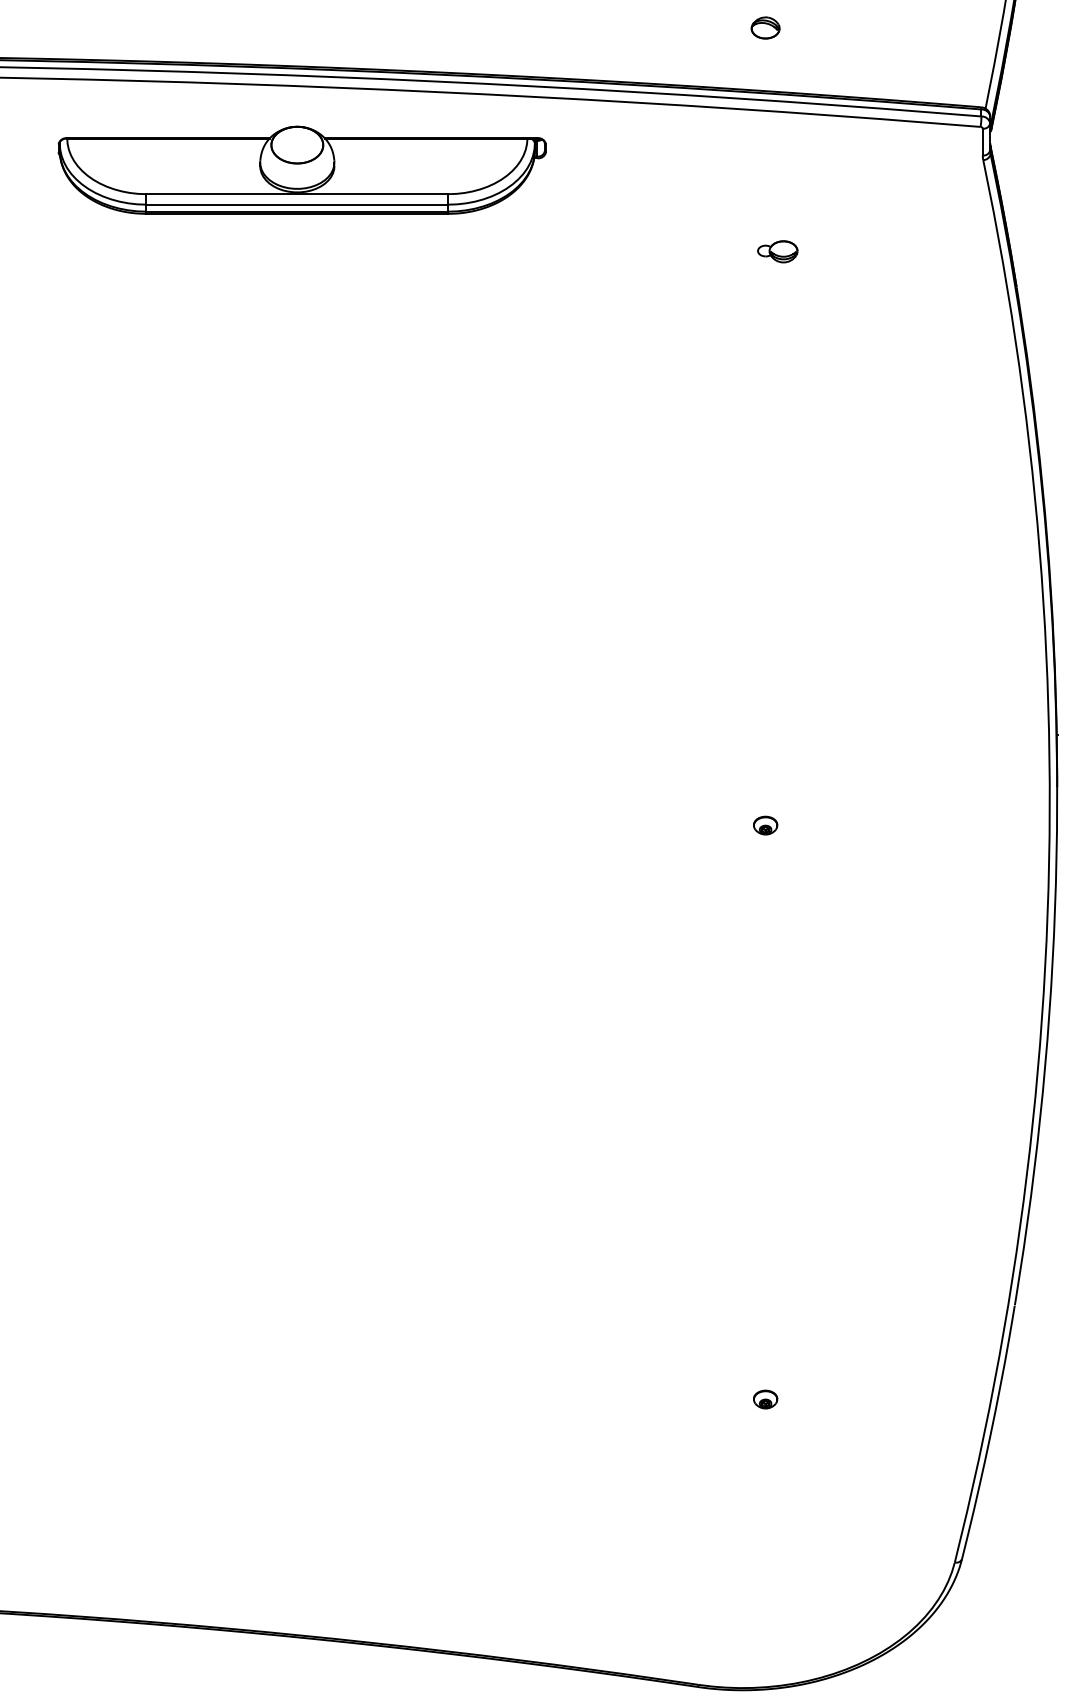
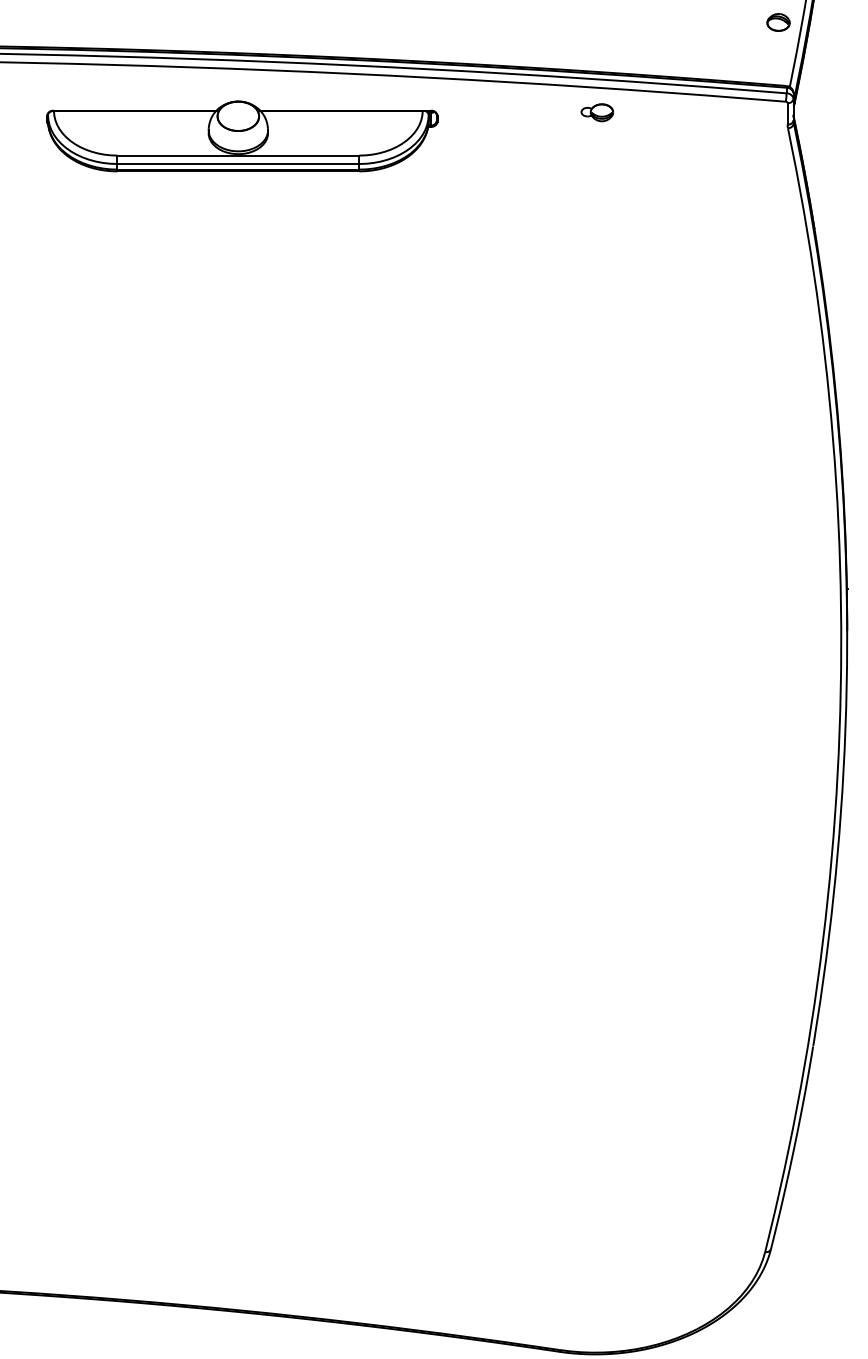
part: (765, 28) -> (778, 22), moved
part: (777, 251) -> (597, 112), moved
part: (765, 825) -> (613, 661), removed
part: (765, 1399) -> (613, 1121), removed

